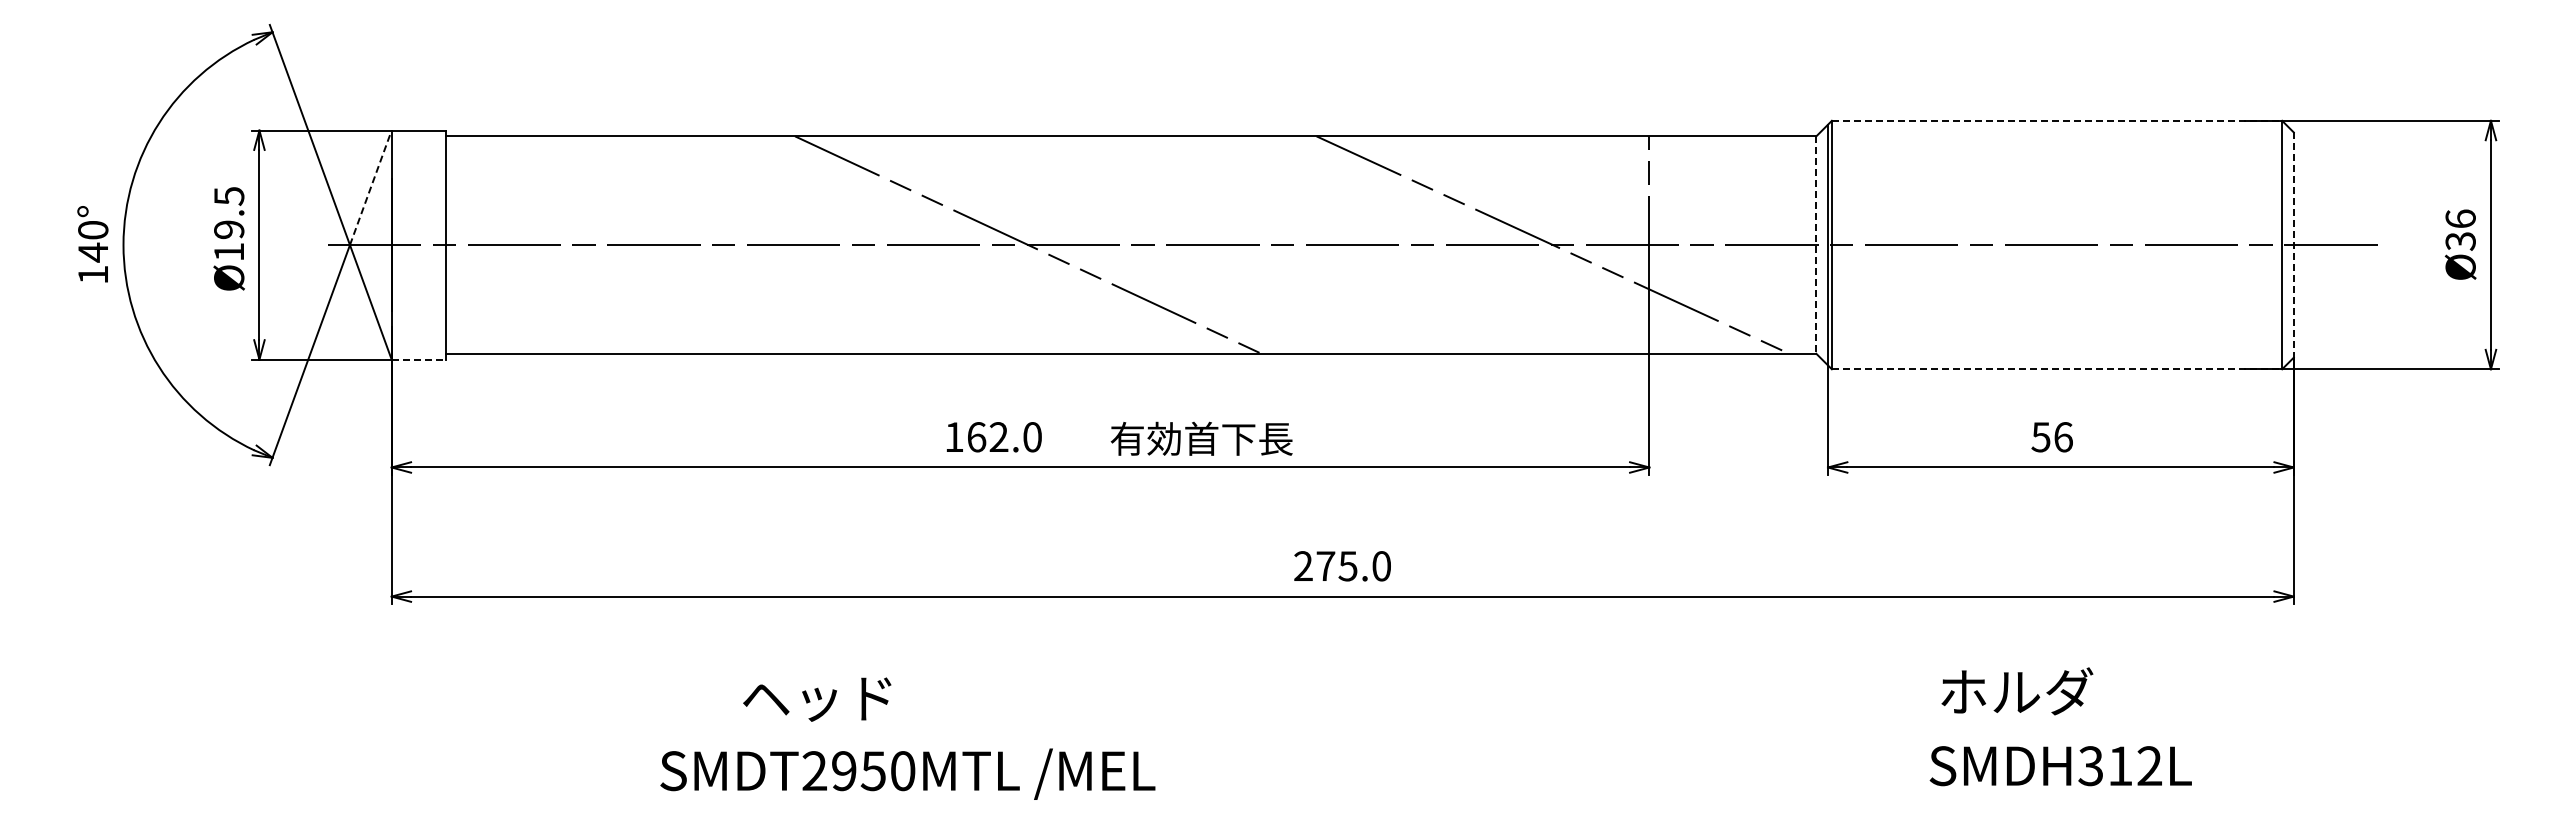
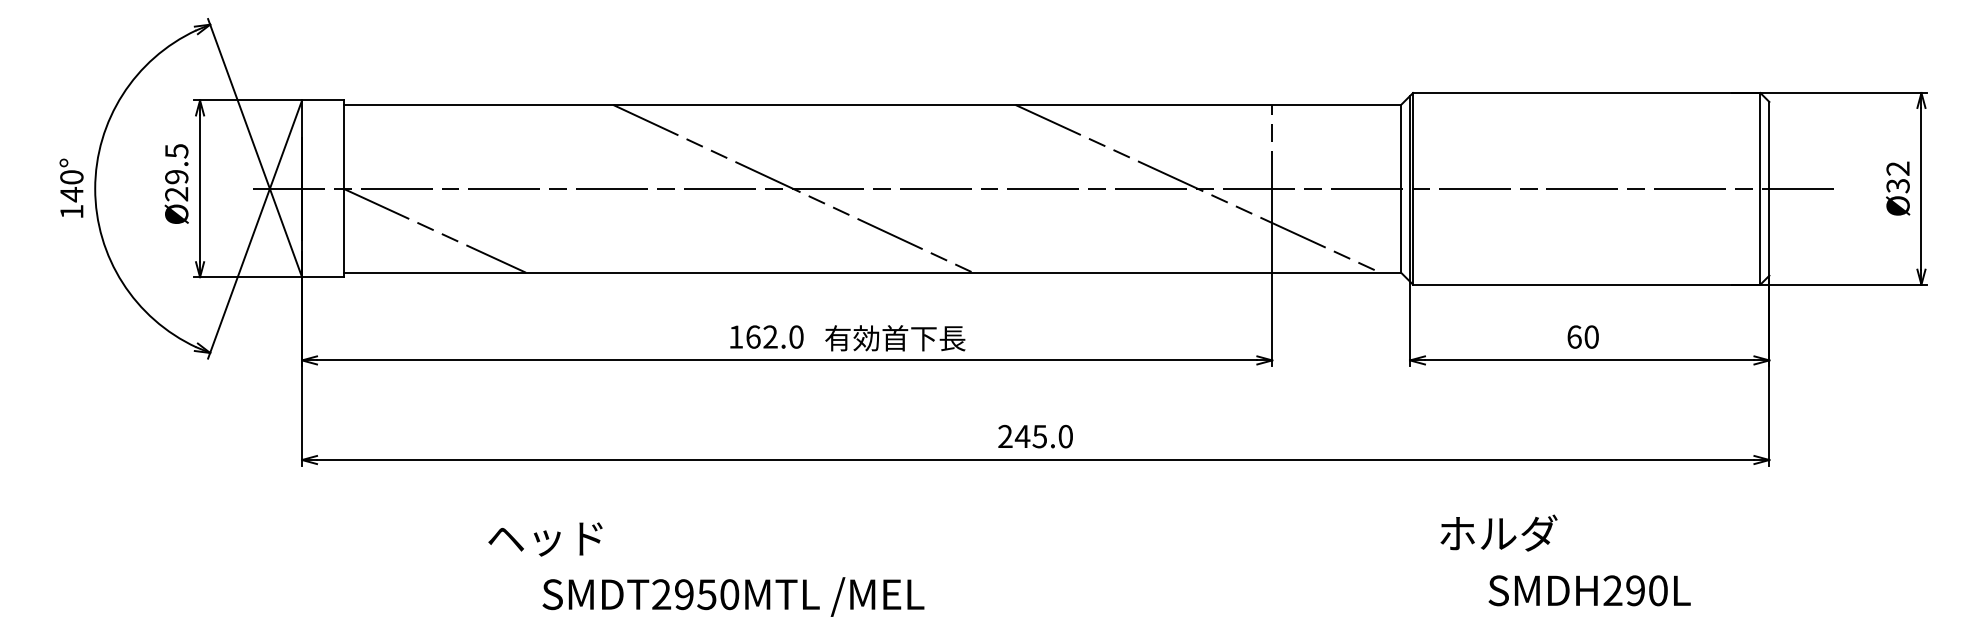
line: (2057, 120) -> (1587, 92), dashed -> solid
line: (370, 187) -> (285, 144), dashed -> solid
text: (2460, 218) -> (1897, 168), Ø36 -> Ø32
line: (1816, 245) -> (1401, 189), dashed -> solid
line: (2293, 245) -> (1769, 189), dashed -> solid
text: (228, 252) -> (176, 194), Ø19.5 -> Ø29.5
line: (563, 299) -> (434, 230), added
line: (419, 359) -> (323, 277), dashed -> solid
line: (2057, 369) -> (1587, 284), dashed -> solid
text: (2051, 437) -> (1582, 337), 56 -> 60
text: (1201, 438) -> (895, 338), moved
text: (1325, 565) -> (1022, 436), 275.0 -> 245.0
text: (2017, 691) -> (1499, 533), moved
text: (817, 699) -> (545, 539), moved
text: (2120, 766) -> (1635, 591), SMDH312L -> SMDH290L
text: (907, 773) -> (733, 596), moved

